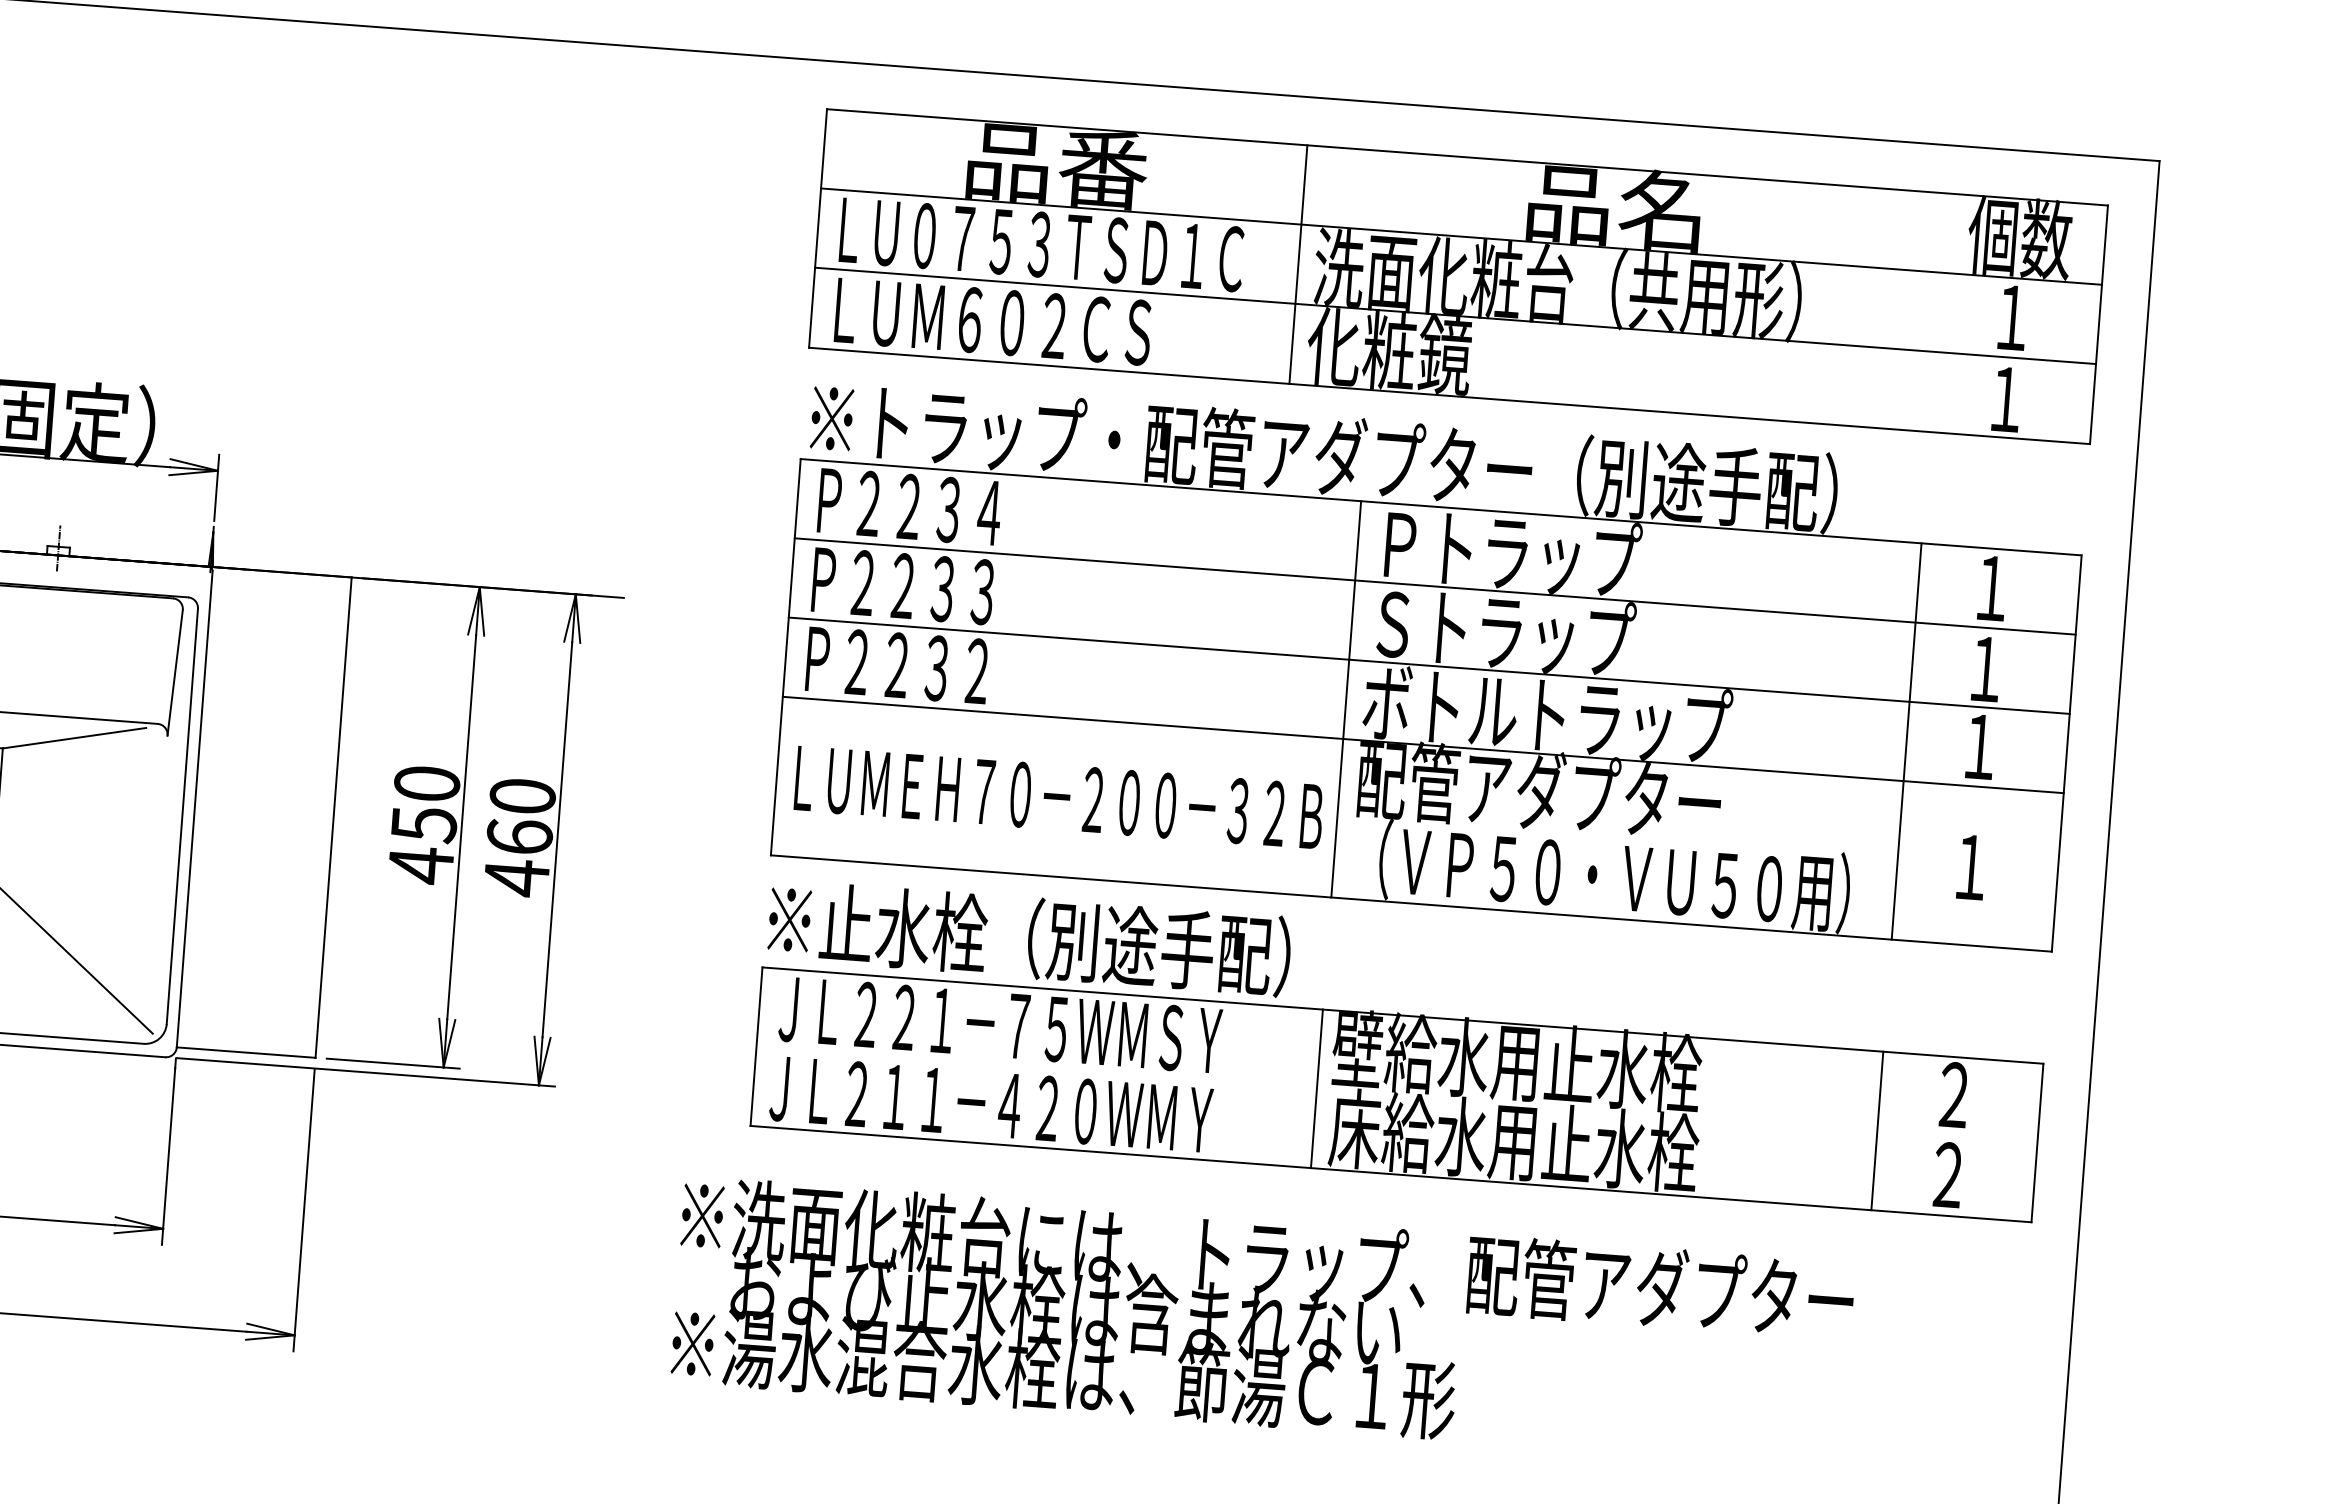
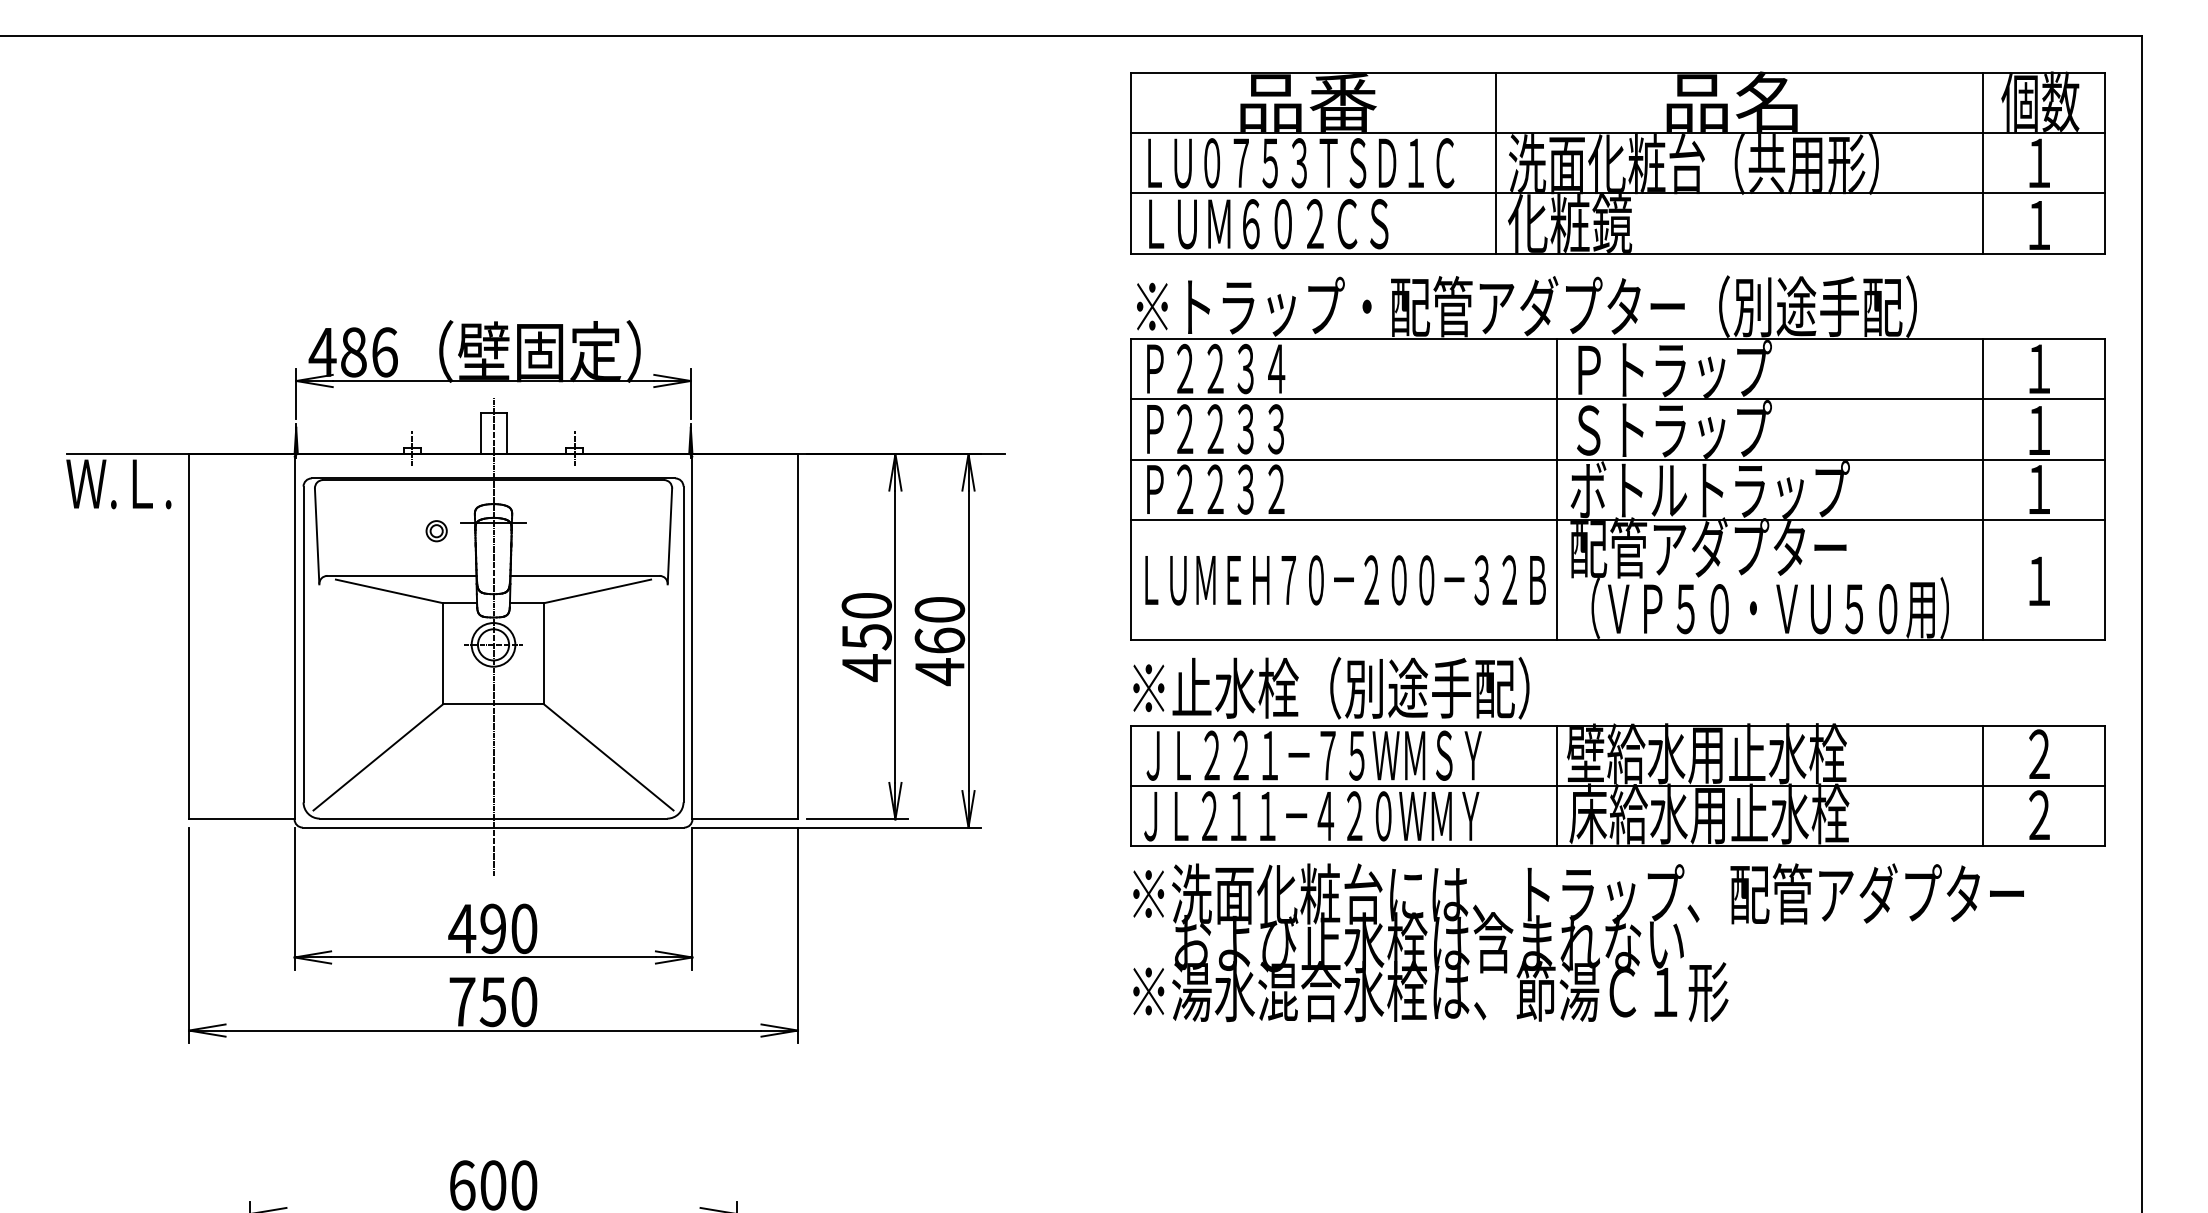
line: (1938, 312) -> (1983, 163), added
line: (1396, 1094) -> (1617, 785), added
text: (1262, 1322) -> (1578, 942), moved

